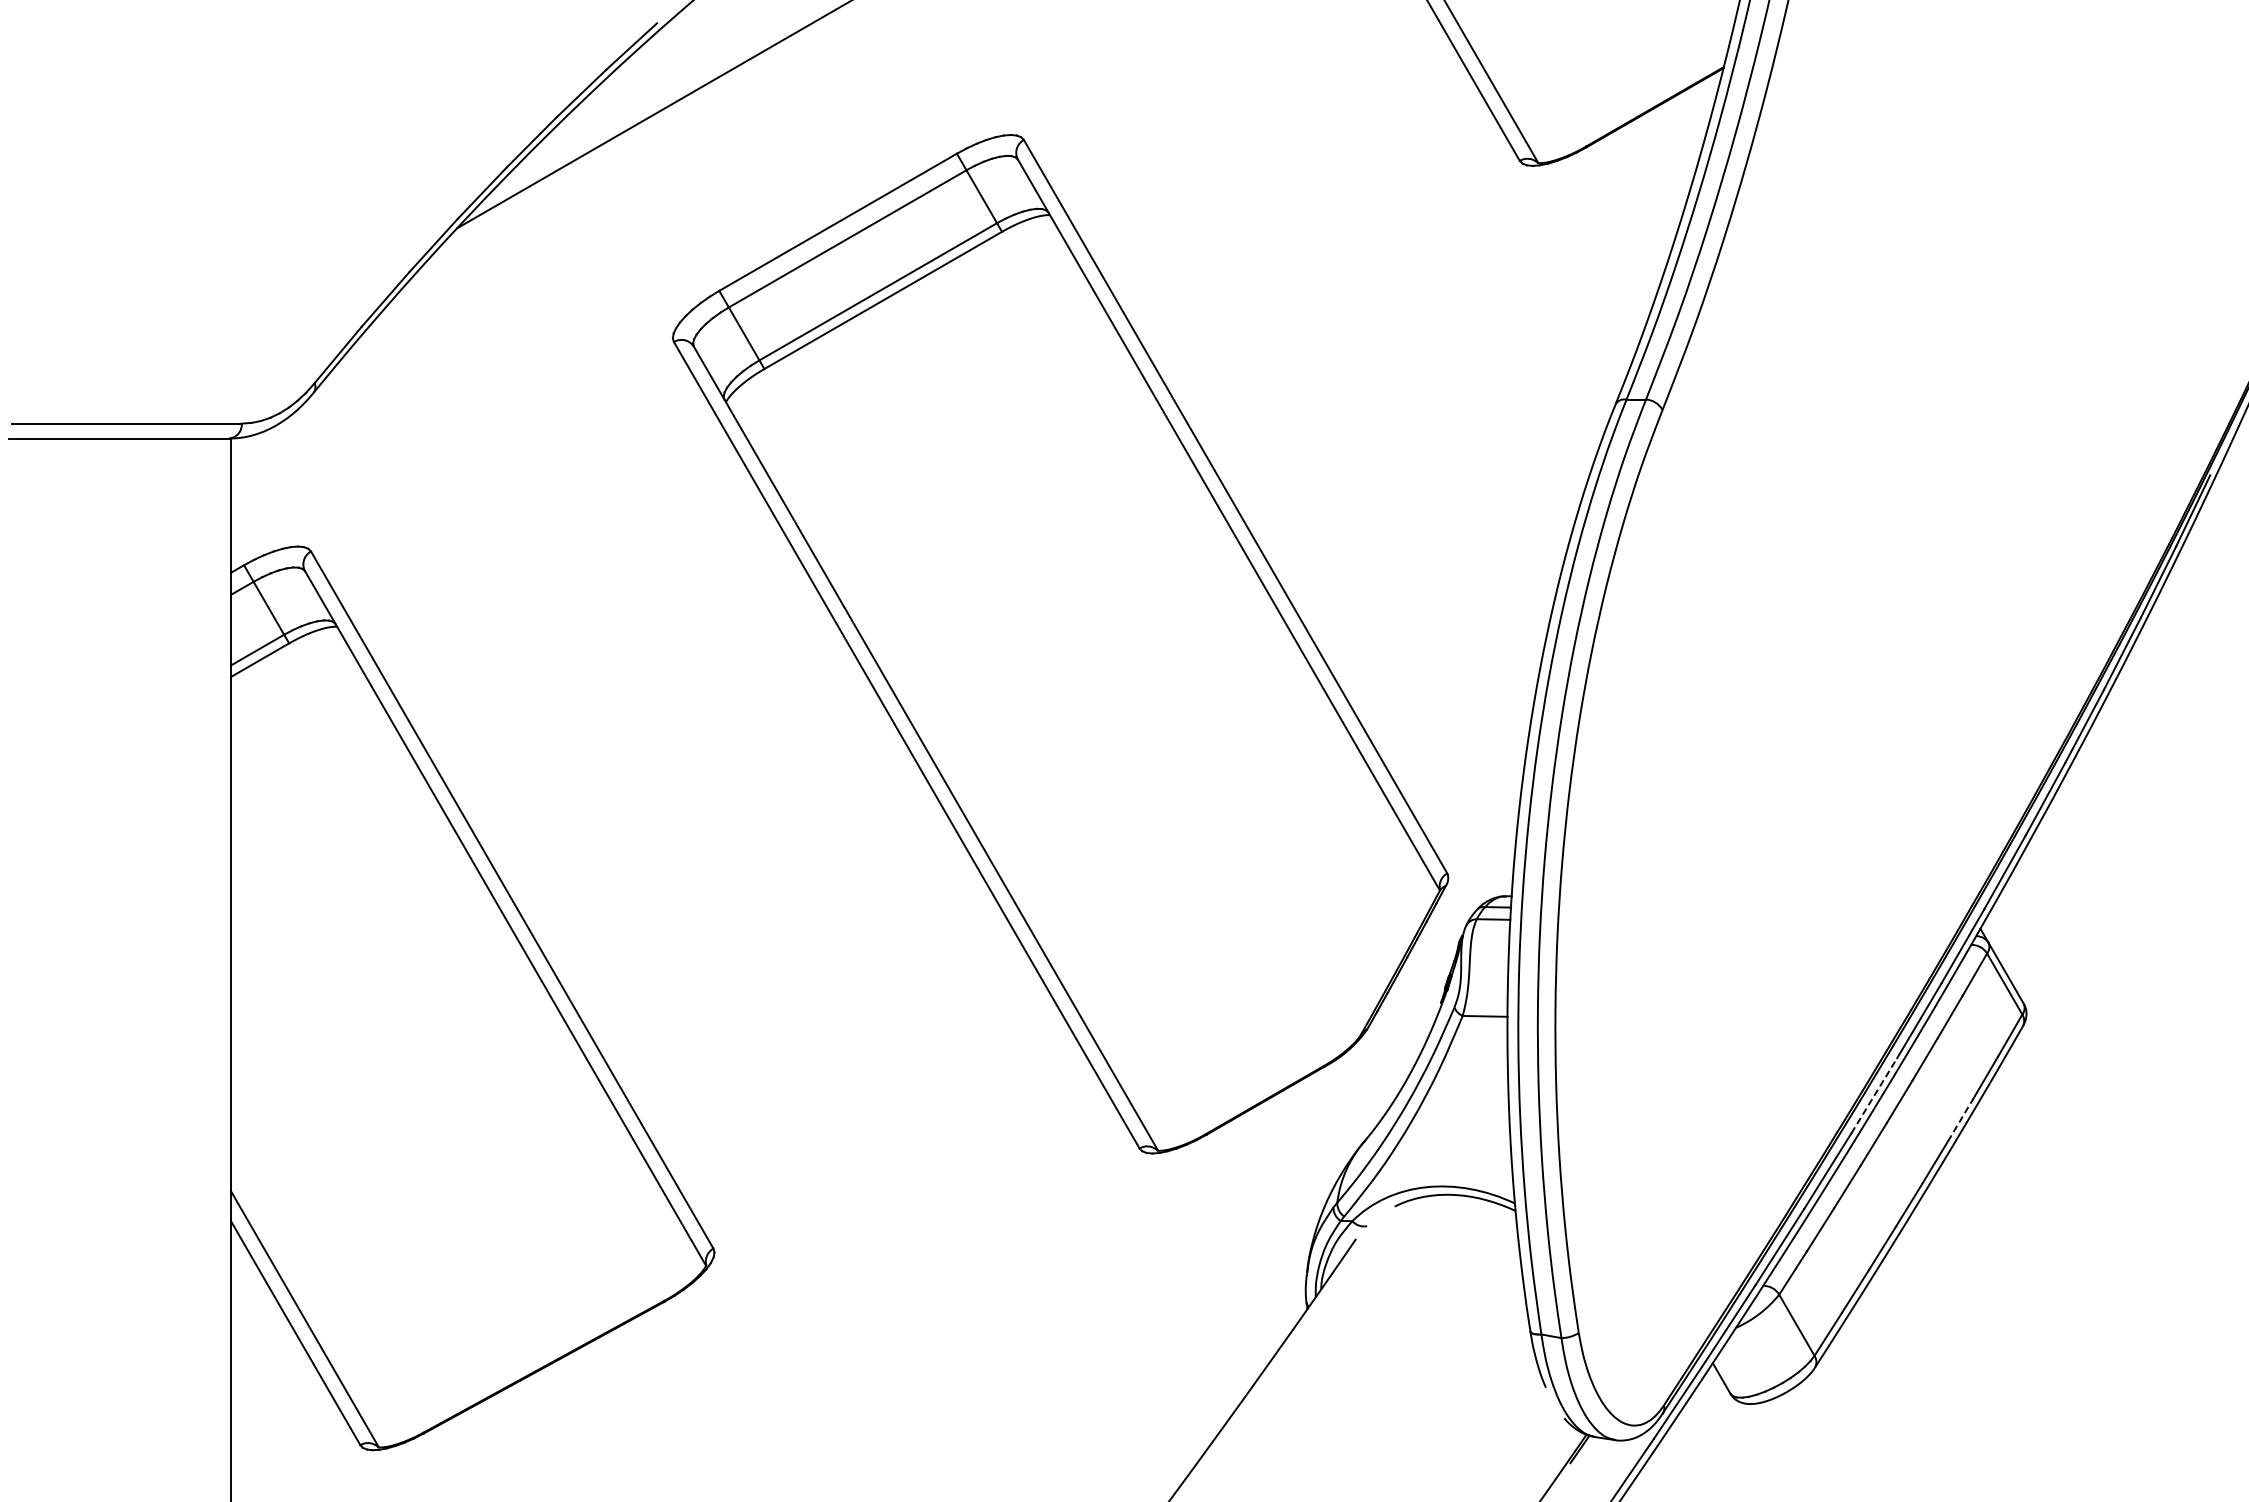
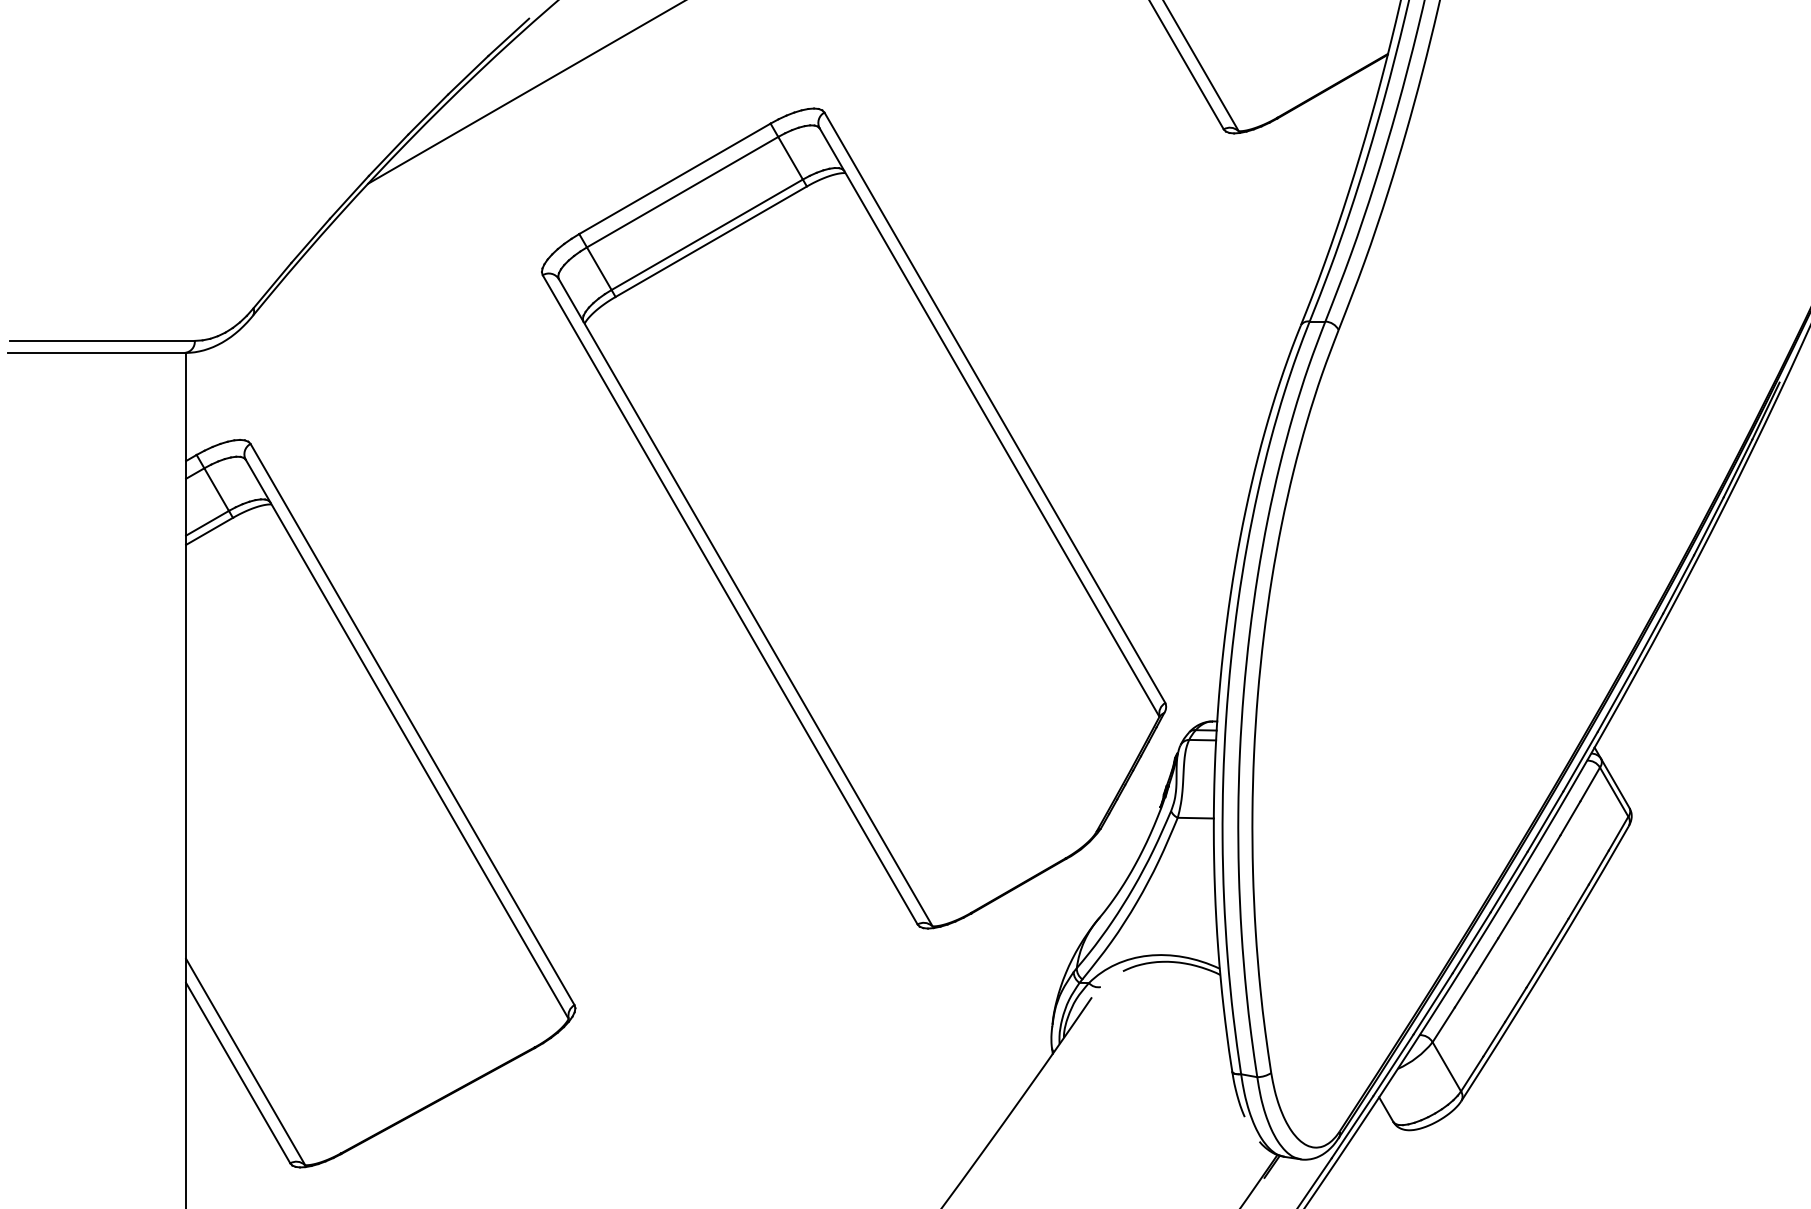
line: (1874, 1095) -> (1509, 881), dashed -> solid
line: (1960, 1120) -> (1578, 901), dashed -> solid

